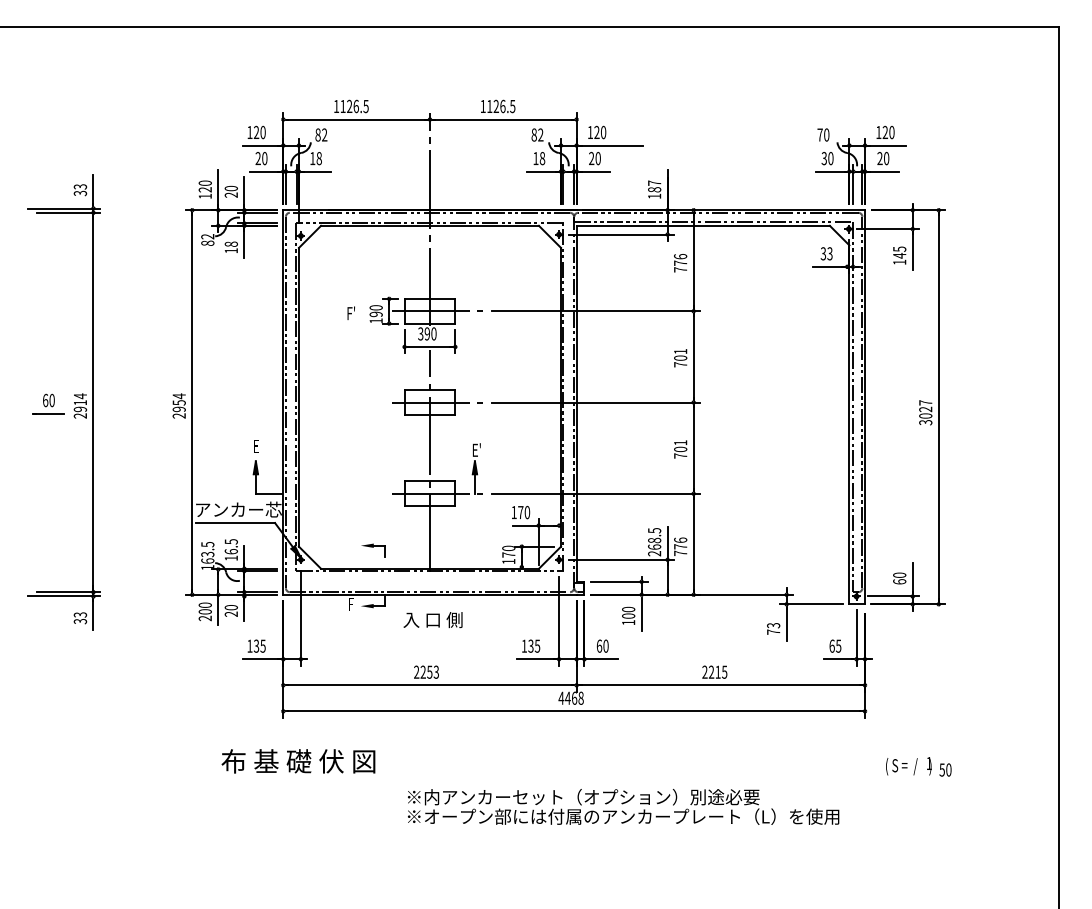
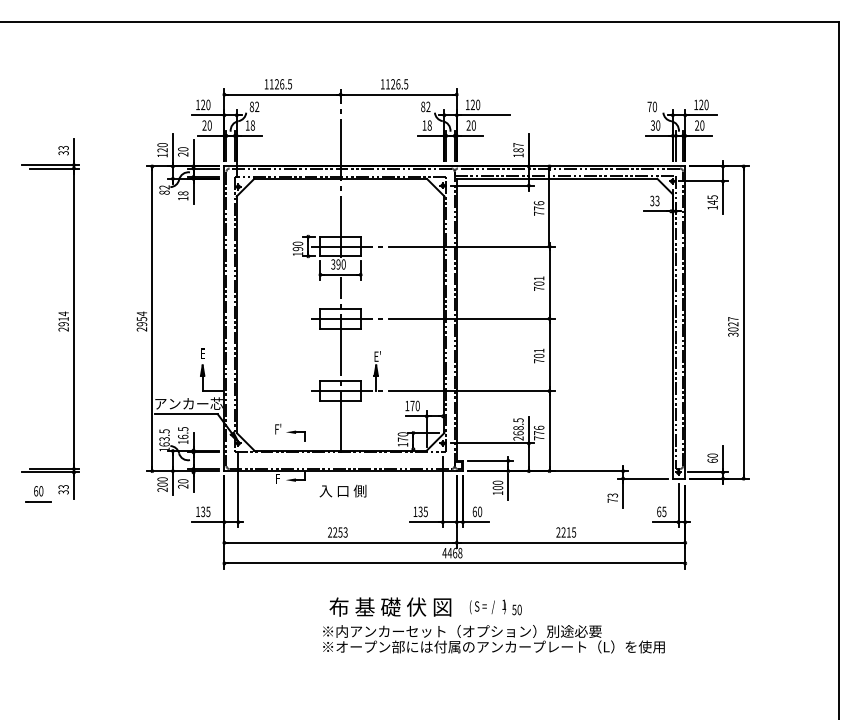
text: (351, 312) -> (278, 428), moved
part: (48, 404) -> (38, 494), moved
text: (298, 760) -> (390, 606), moved
text: (918, 766) -> (495, 607), moved

